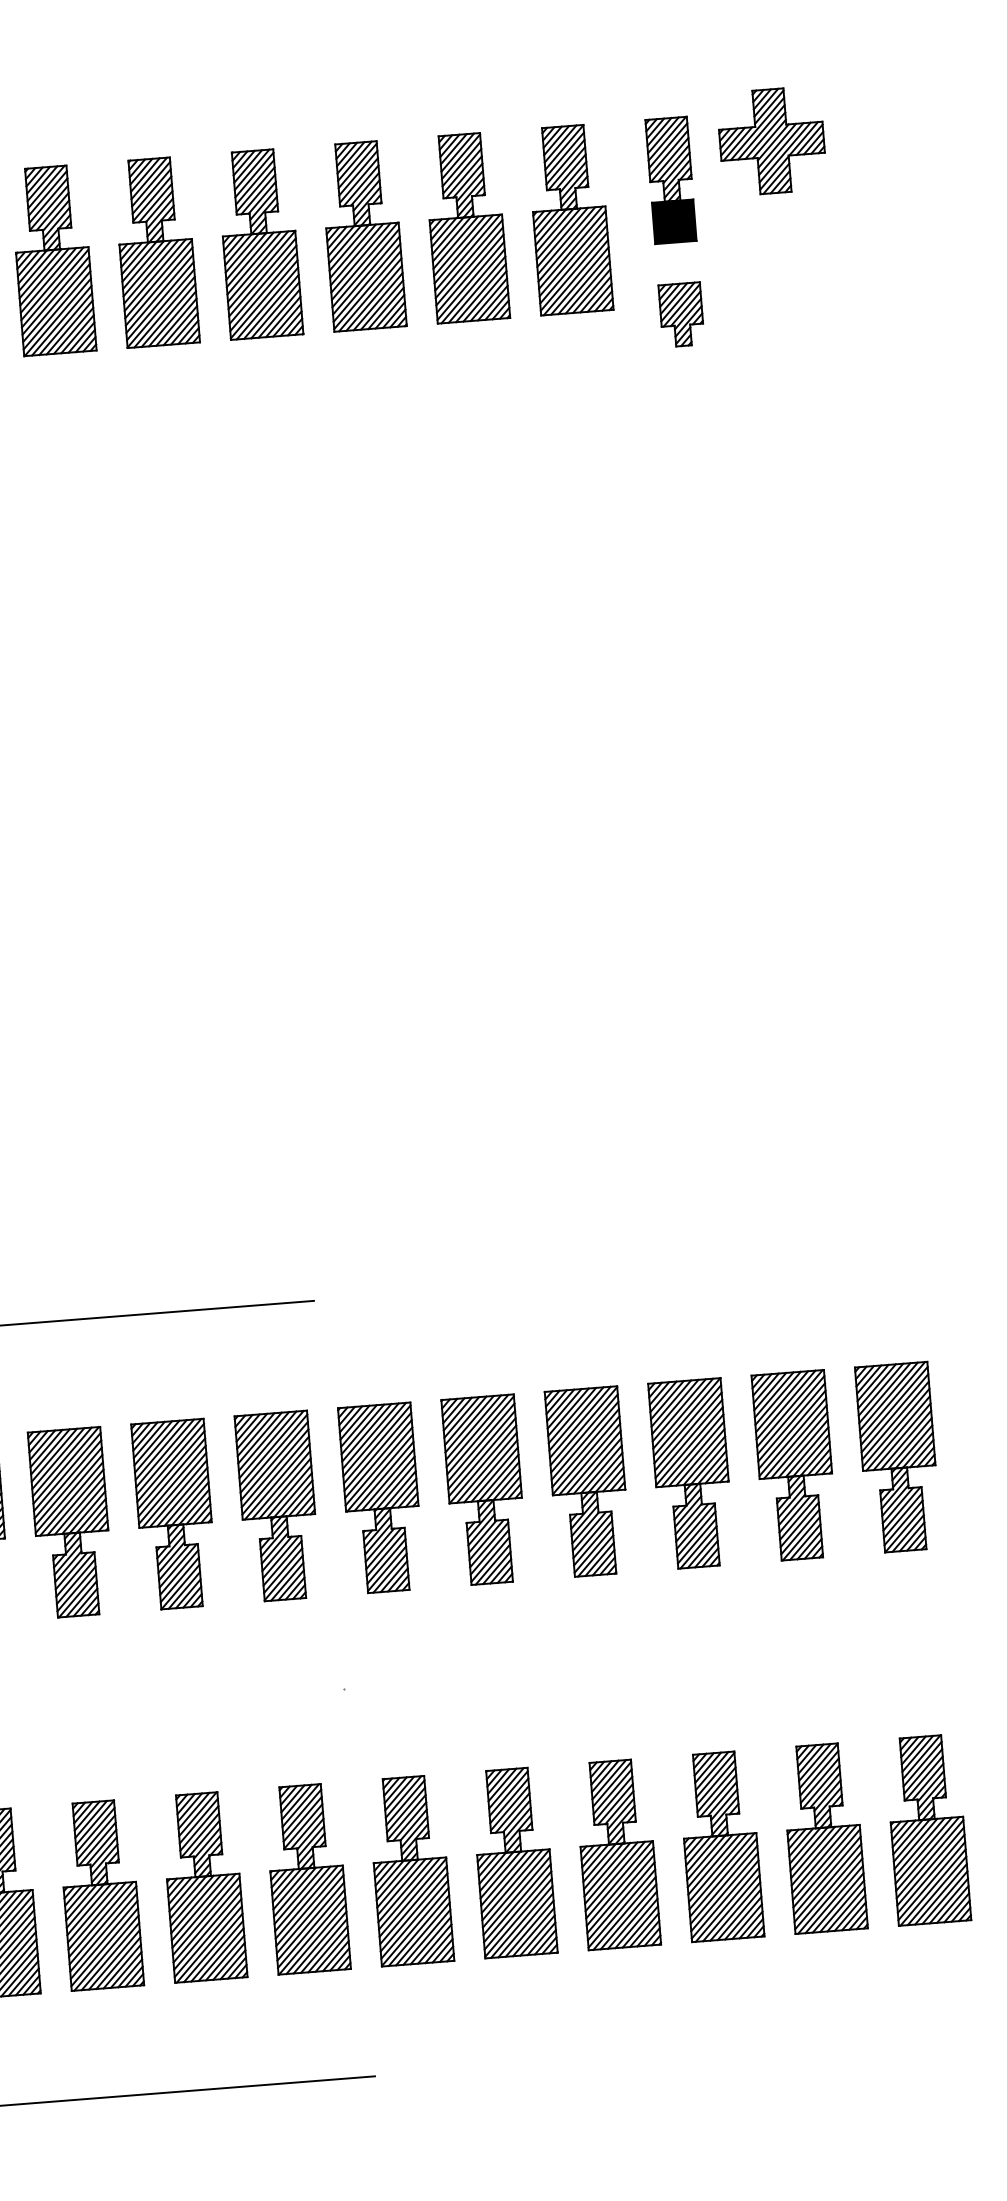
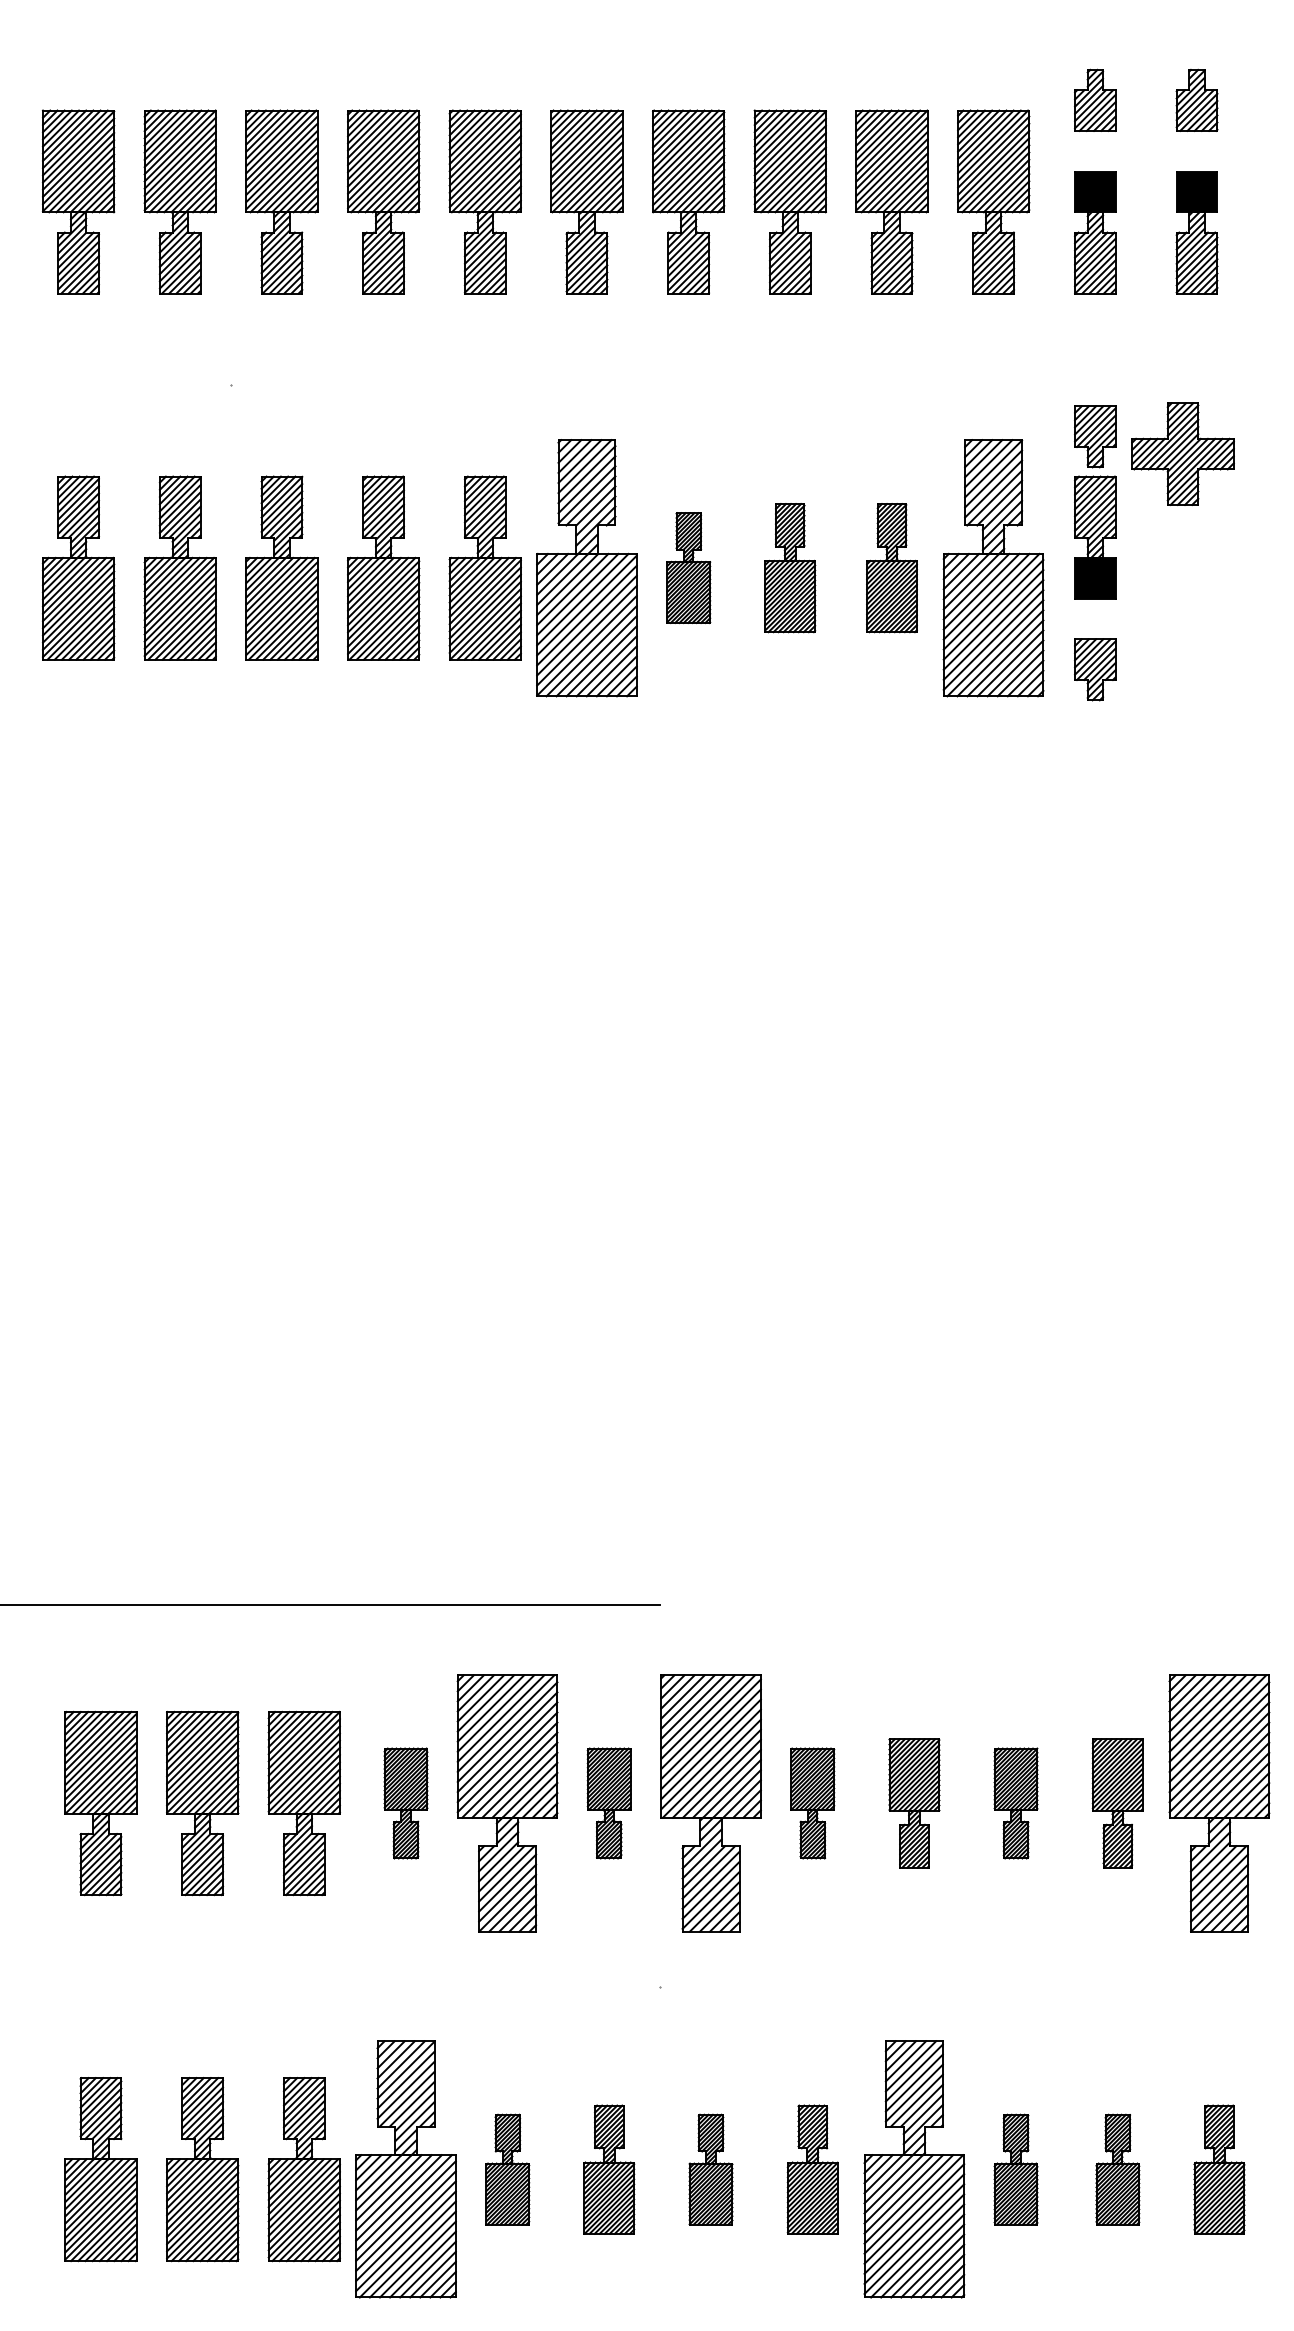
part: (663, 77) -> (1095, 436), added
part: (771, 140) -> (1182, 453), moved
part: (569, 218) -> (993, 567), size x1.4
part: (466, 227) -> (891, 567), size x0.7
part: (362, 235) -> (789, 567), size x0.7
part: (259, 243) -> (688, 567), size x0.6
part: (155, 251) -> (586, 567), size x1.4
part: (898, 1457) -> (1219, 1803), size x1.4
part: (794, 1465) -> (1117, 1803), size x0.7
part: (691, 1474) -> (1015, 1803), size x0.6
part: (588, 1482) -> (914, 1803), size x0.7
part: (484, 1490) -> (812, 1803), size x0.6
part: (380, 1498) -> (710, 1803), size x1.4
part: (277, 1506) -> (608, 1803), size x0.6
part: (174, 1514) -> (507, 1803), size x1.4
part: (70, 1522) -> (405, 1803), size x0.6
part: (927, 1829) -> (1219, 2169), size x0.7
part: (824, 1838) -> (1117, 2169), size x0.6
part: (720, 1846) -> (1015, 2169), size x0.6
part: (617, 1854) -> (914, 2169), size x1.4
part: (513, 1862) -> (812, 2169), size x0.7
part: (410, 1870) -> (710, 2169), size x0.6
part: (306, 1878) -> (608, 2169), size x0.7
part: (203, 1886) -> (507, 2169), size x0.6
part: (100, 1895) -> (405, 2169), size x1.4

